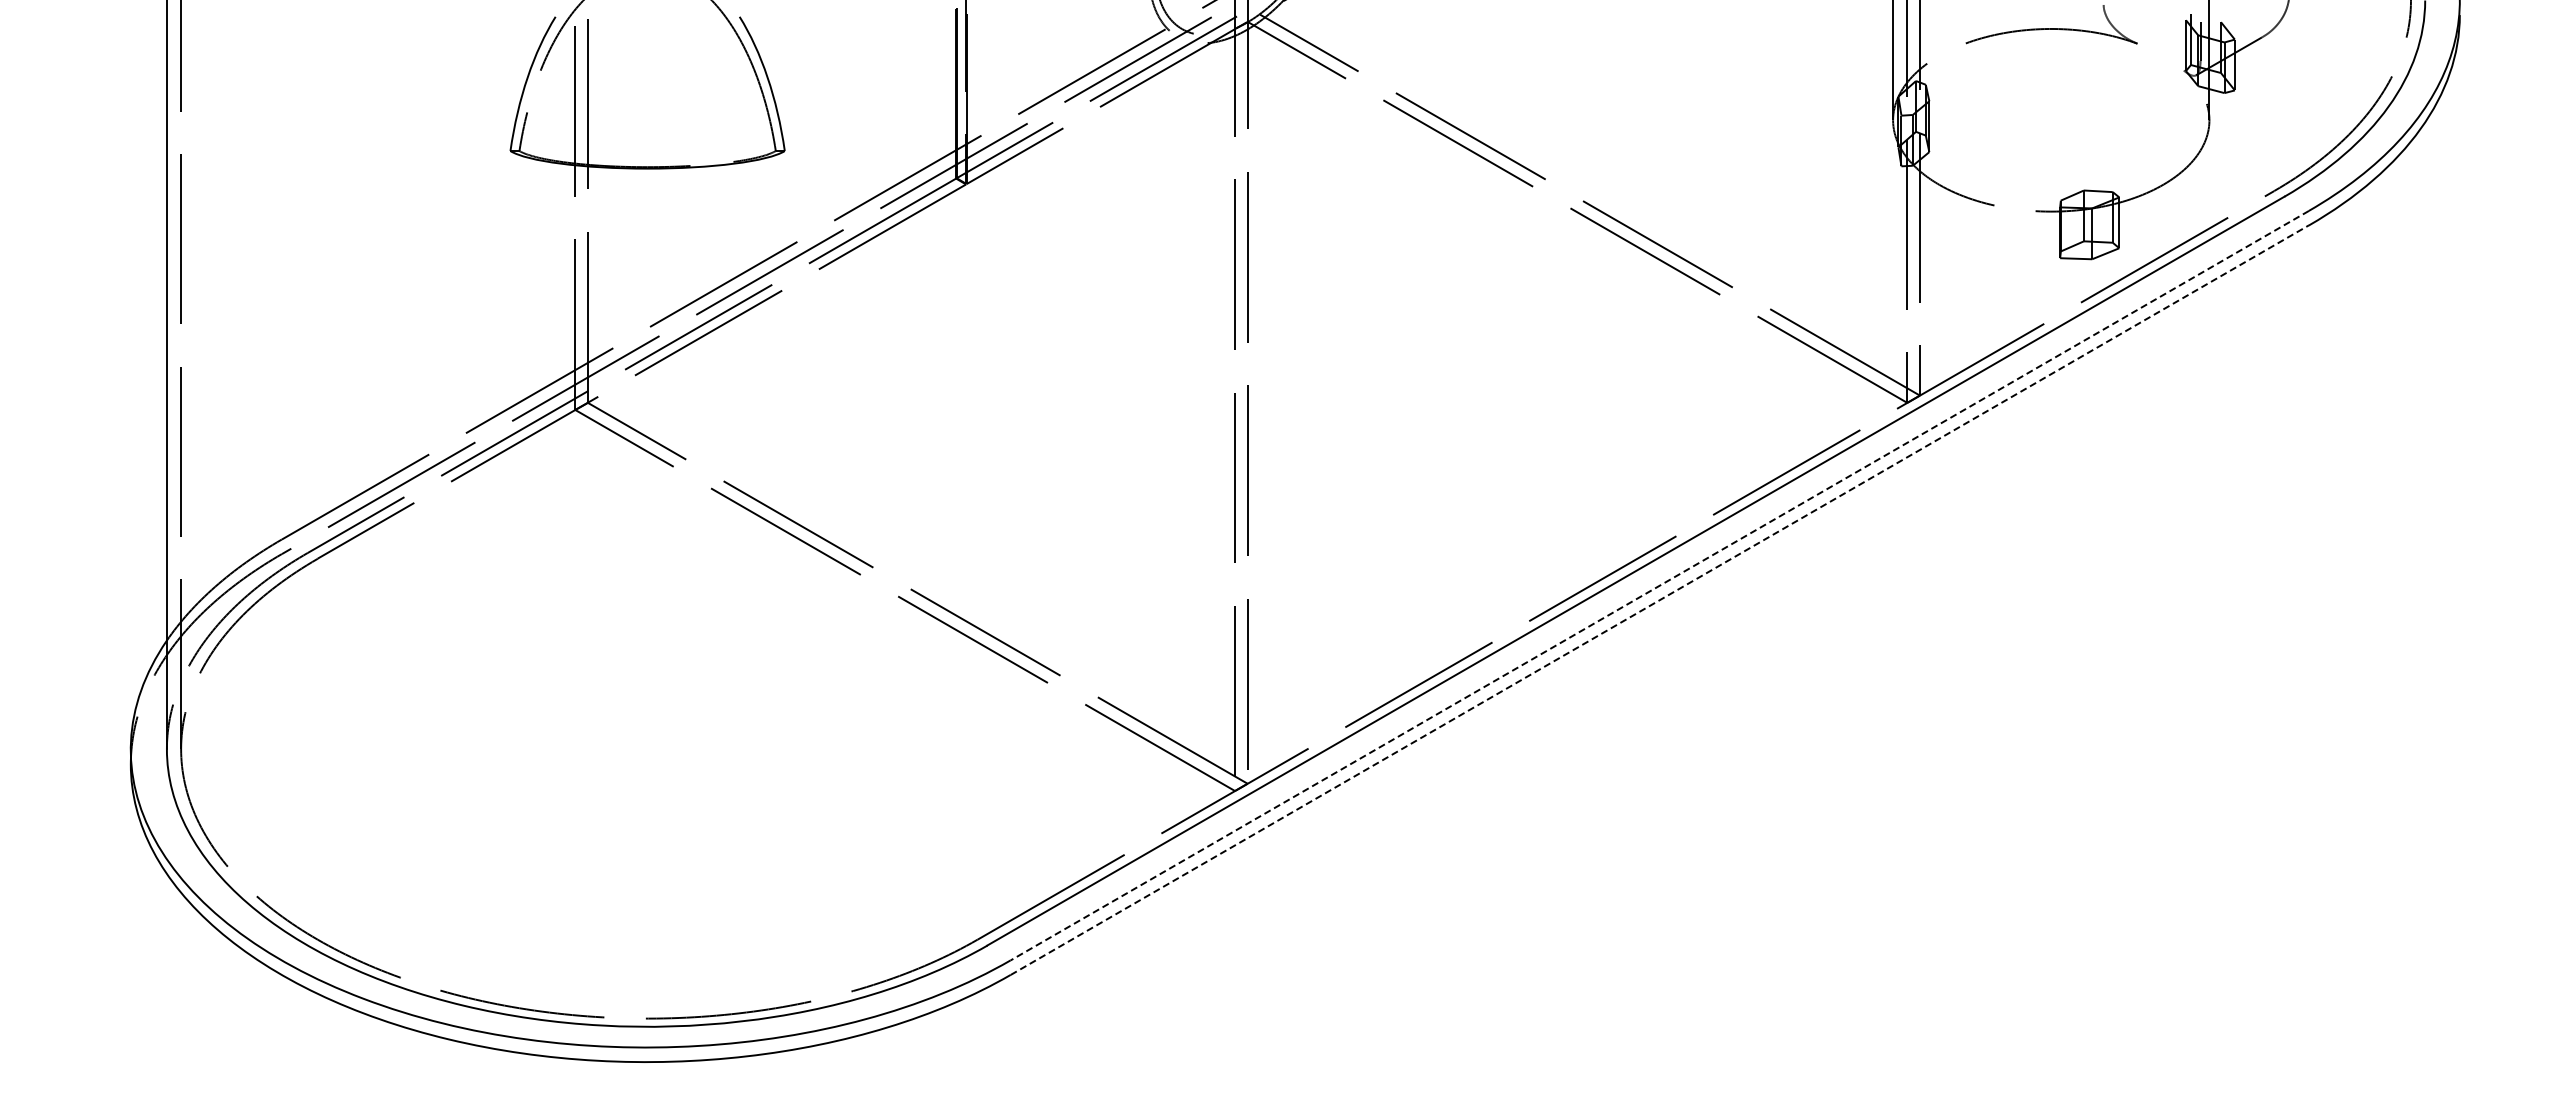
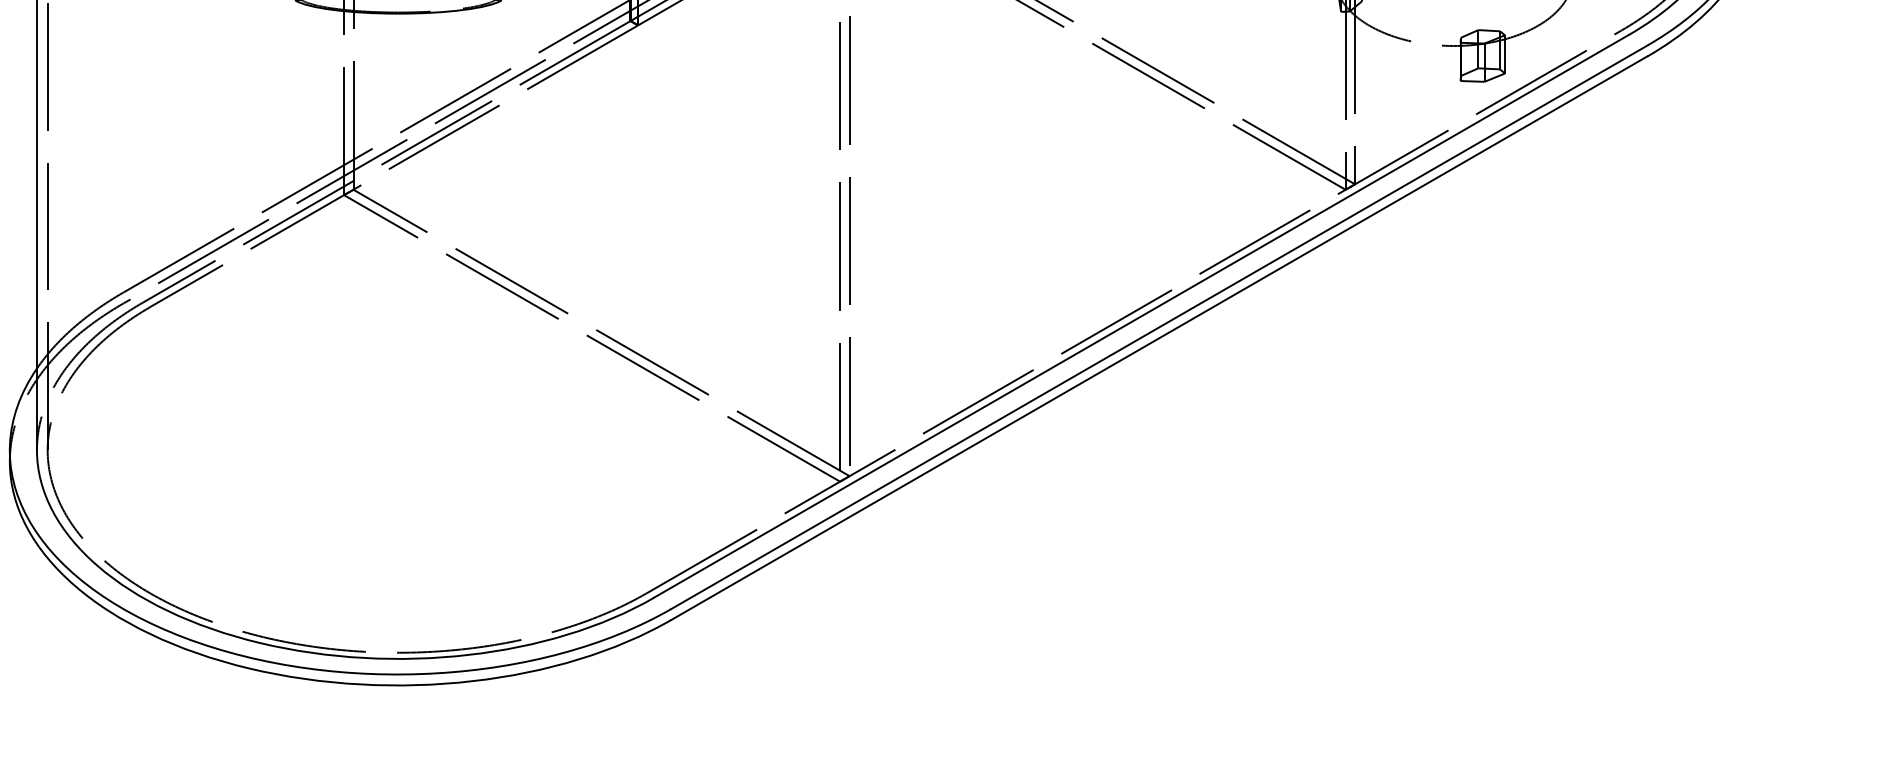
line: (1659, 585) -> (1159, 327), dashed -> solid
line: (1659, 600) -> (1159, 338), dashed -> solid

